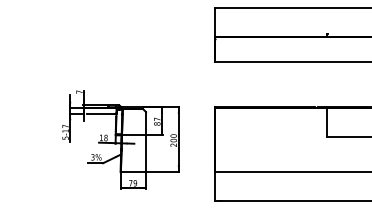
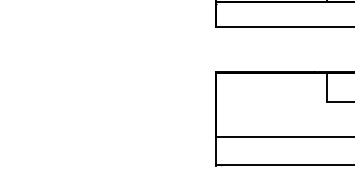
part: (120, 139) -> (121, 104), removed

